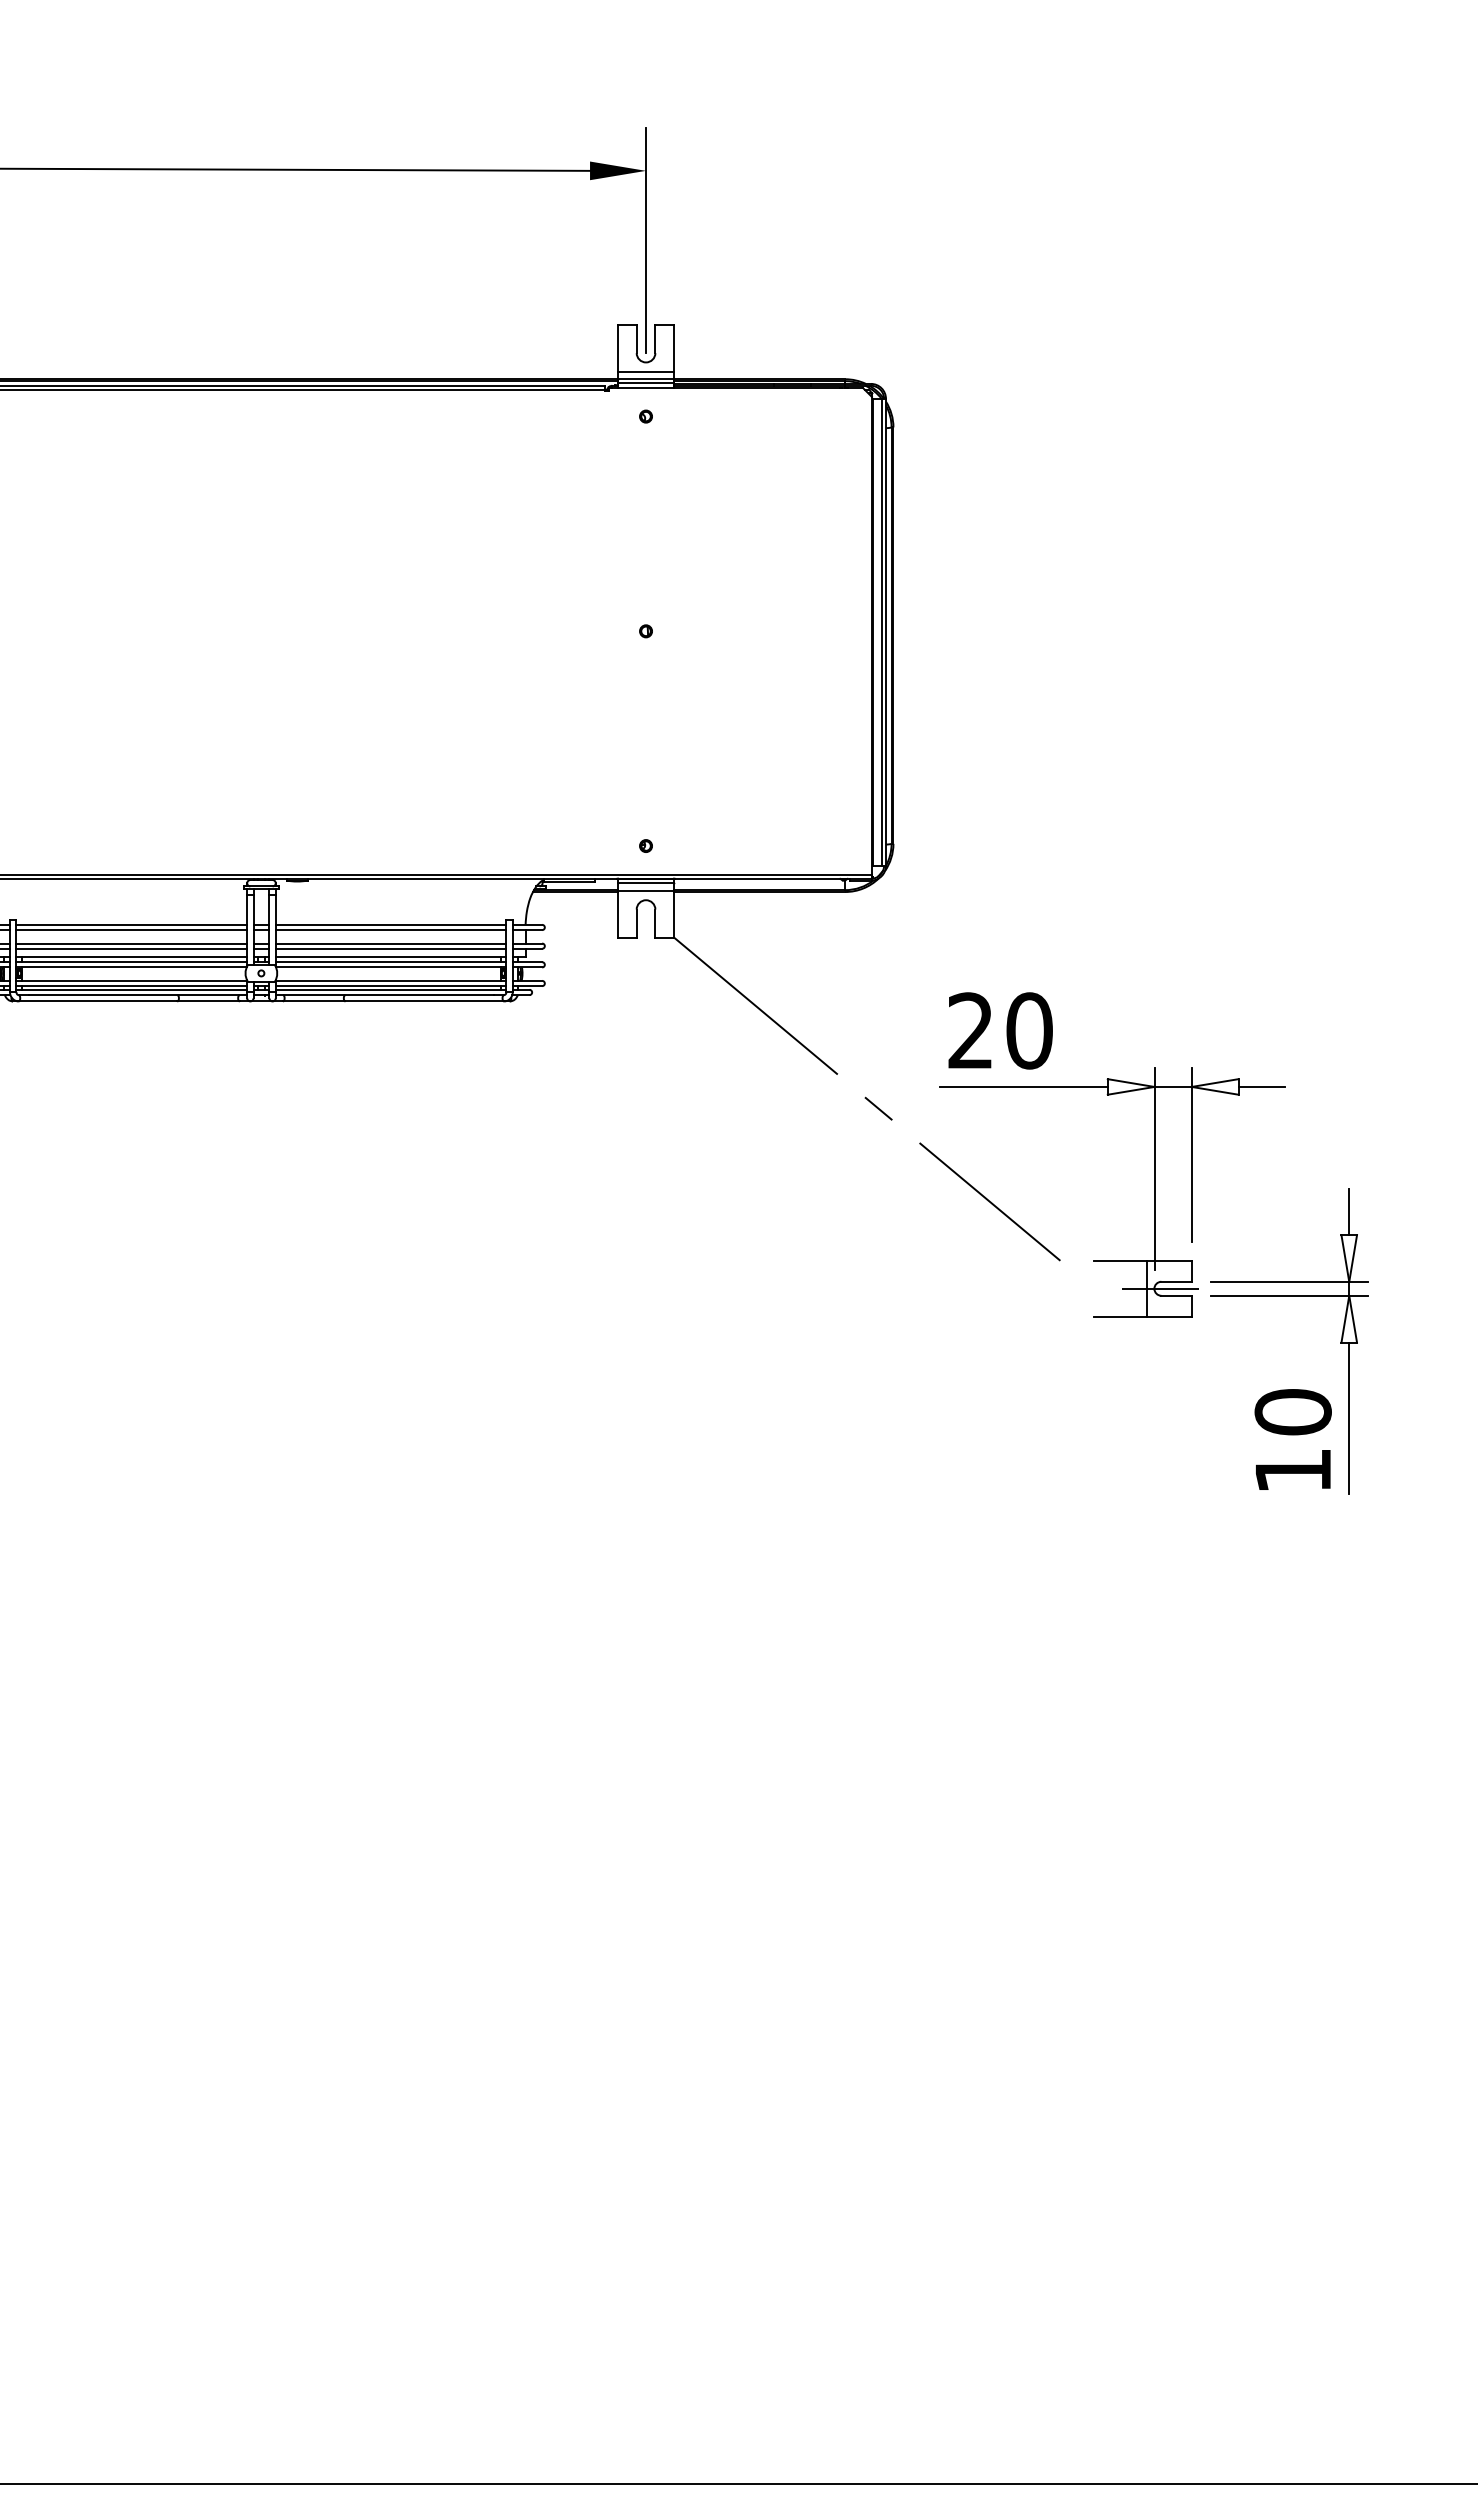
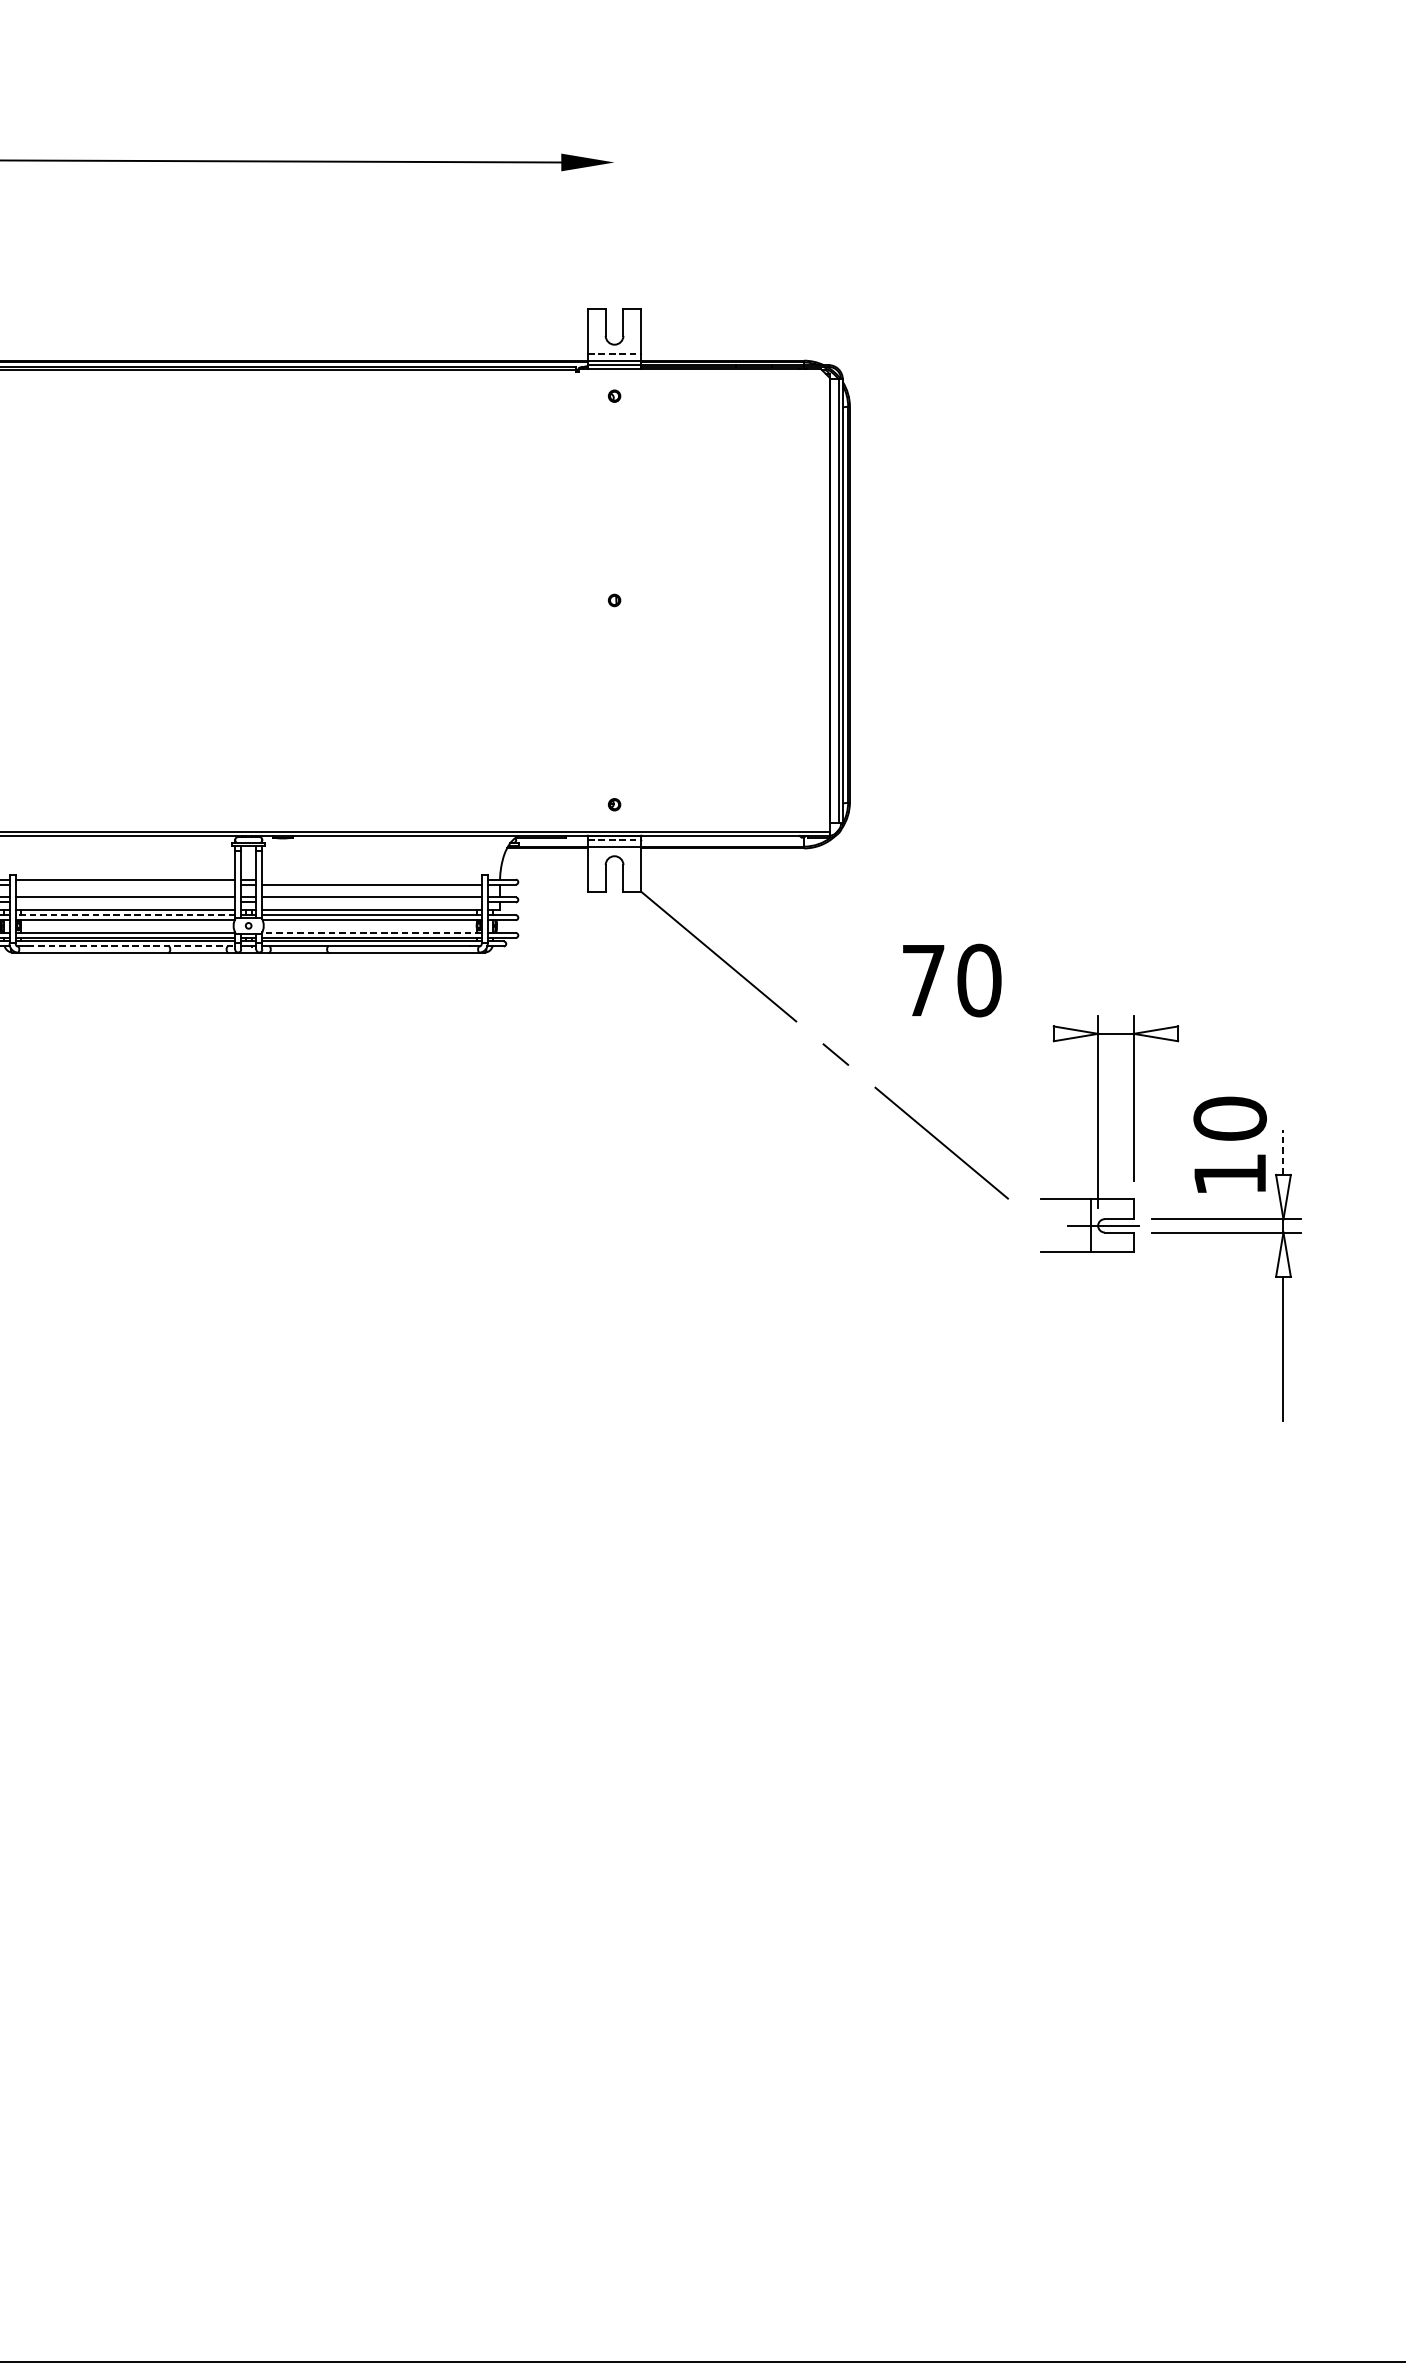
line: (646, 240) -> (615, 228), removed
line: (646, 372) -> (615, 354), solid -> dashed
line: (646, 883) -> (615, 840), solid -> dashed
line: (390, 924) -> (371, 879), removed
line: (131, 930) -> (125, 885), removed
line: (131, 948) -> (125, 902), removed
line: (390, 948) -> (371, 902), removed
line: (131, 962) -> (125, 915), solid -> dashed
line: (390, 980) -> (371, 932), solid -> dashed
line: (138, 995) -> (131, 946), solid -> dashed
text: (970, 1030) -> (923, 980), 20 -> 70
line: (1023, 1086) -> (973, 1033), removed
line: (1261, 1086) -> (1200, 1033), removed
line: (1349, 1211) -> (1283, 1152), solid -> dashed
text: (1292, 1439) -> (1229, 1144), moved

